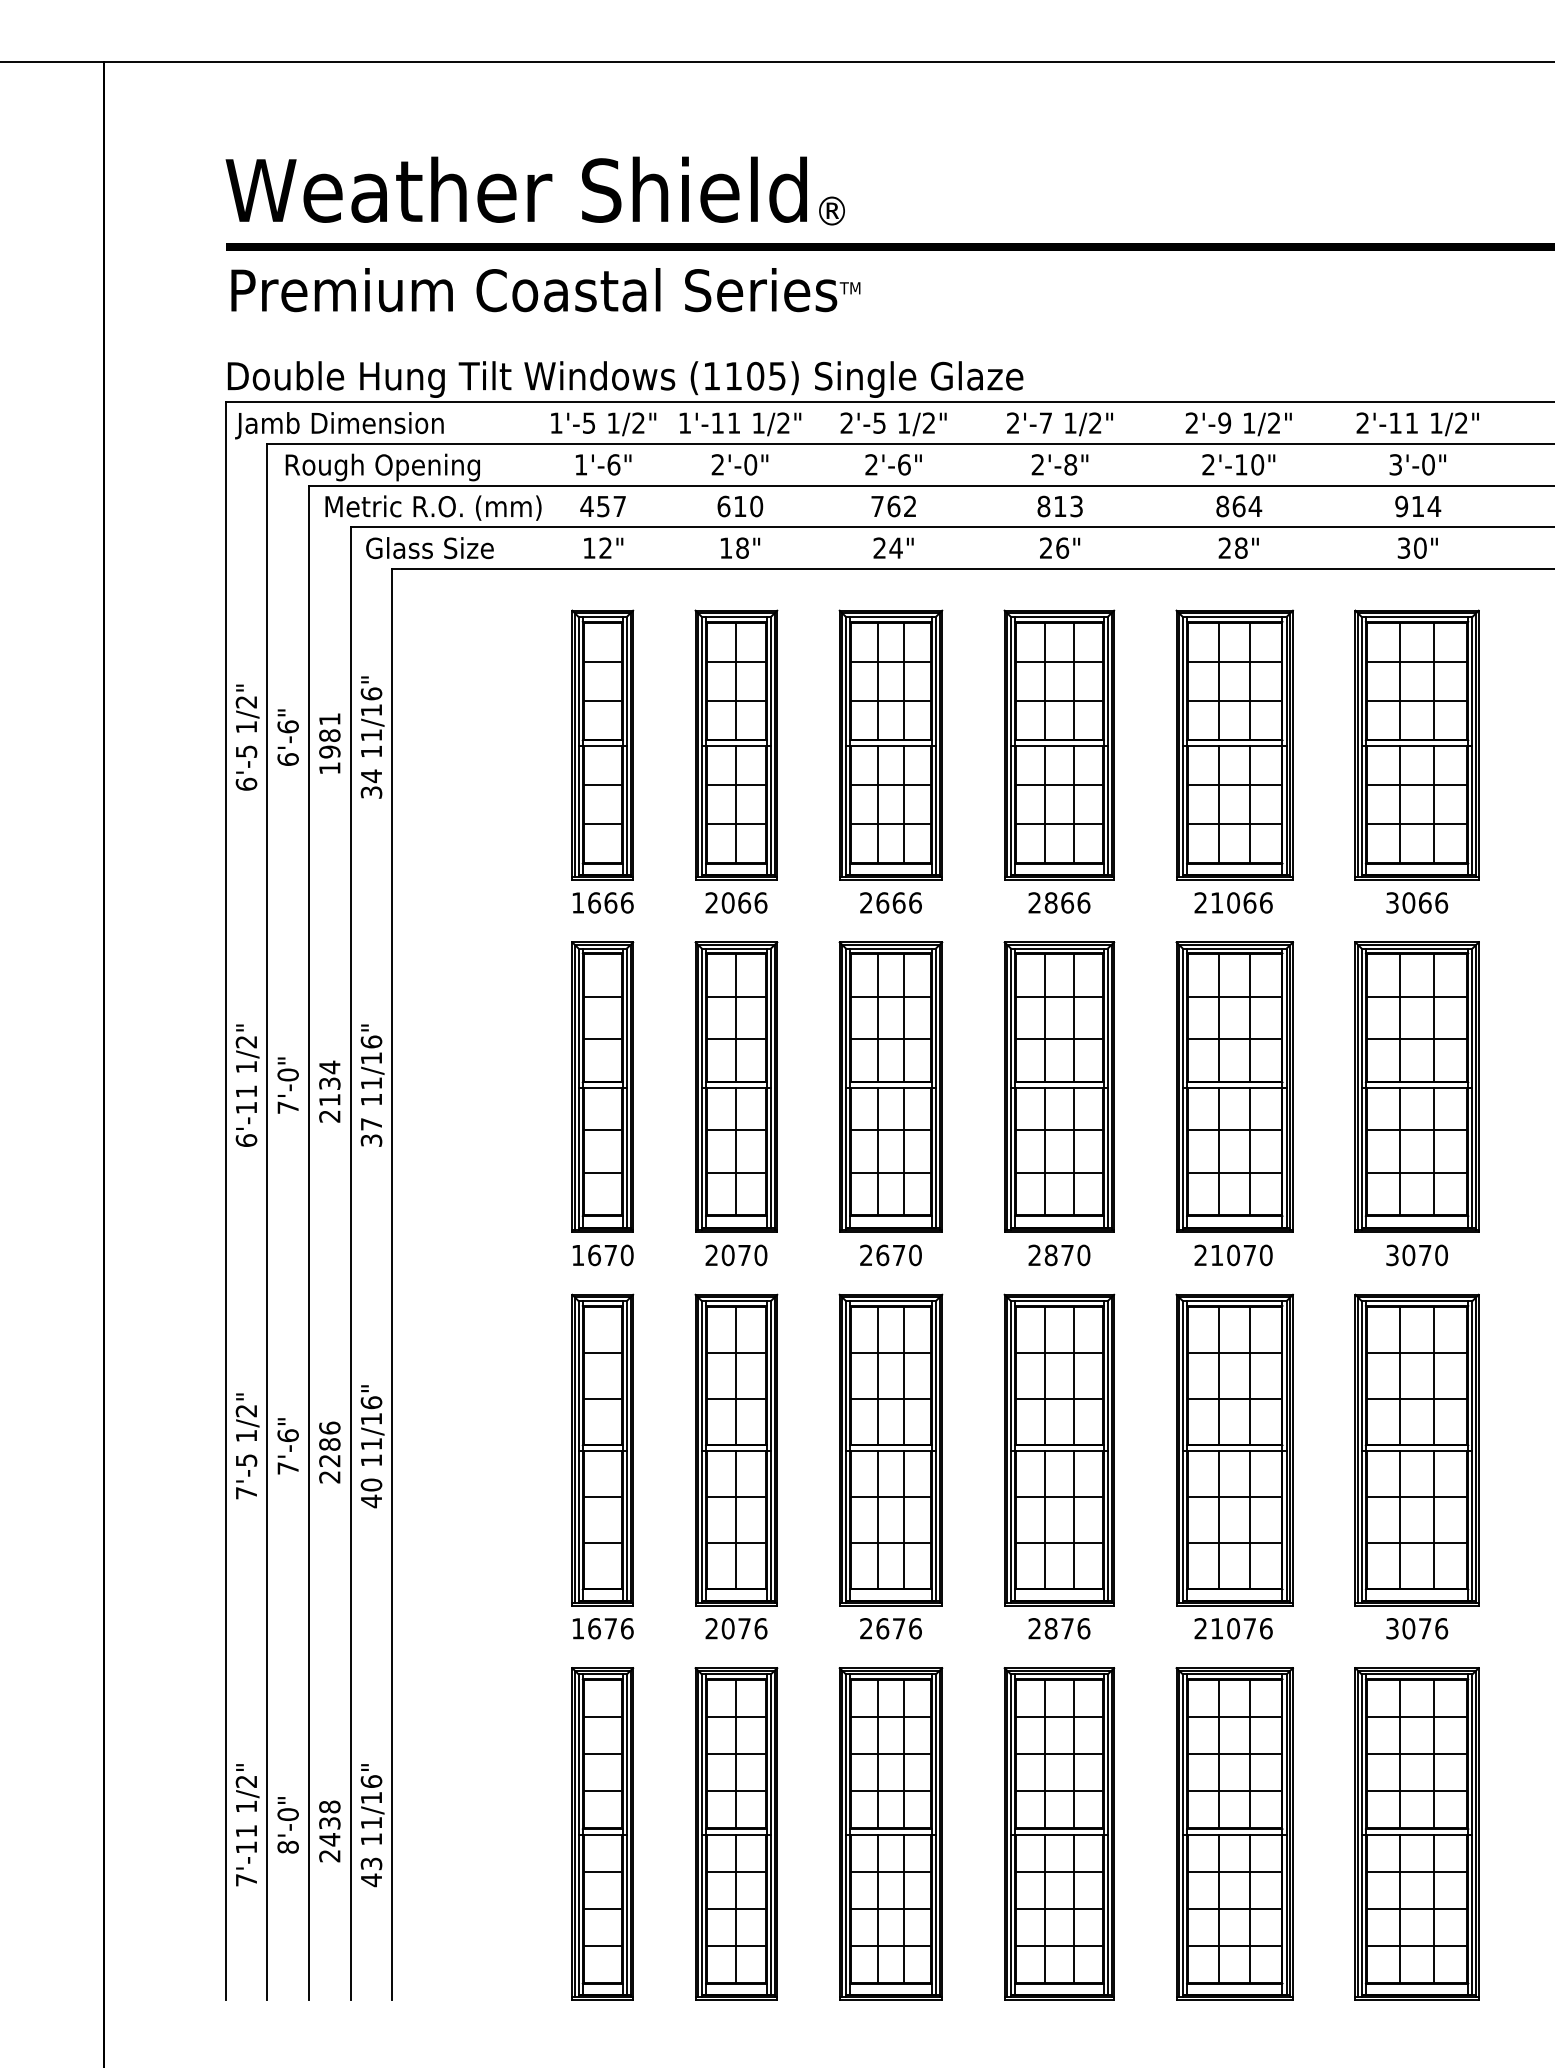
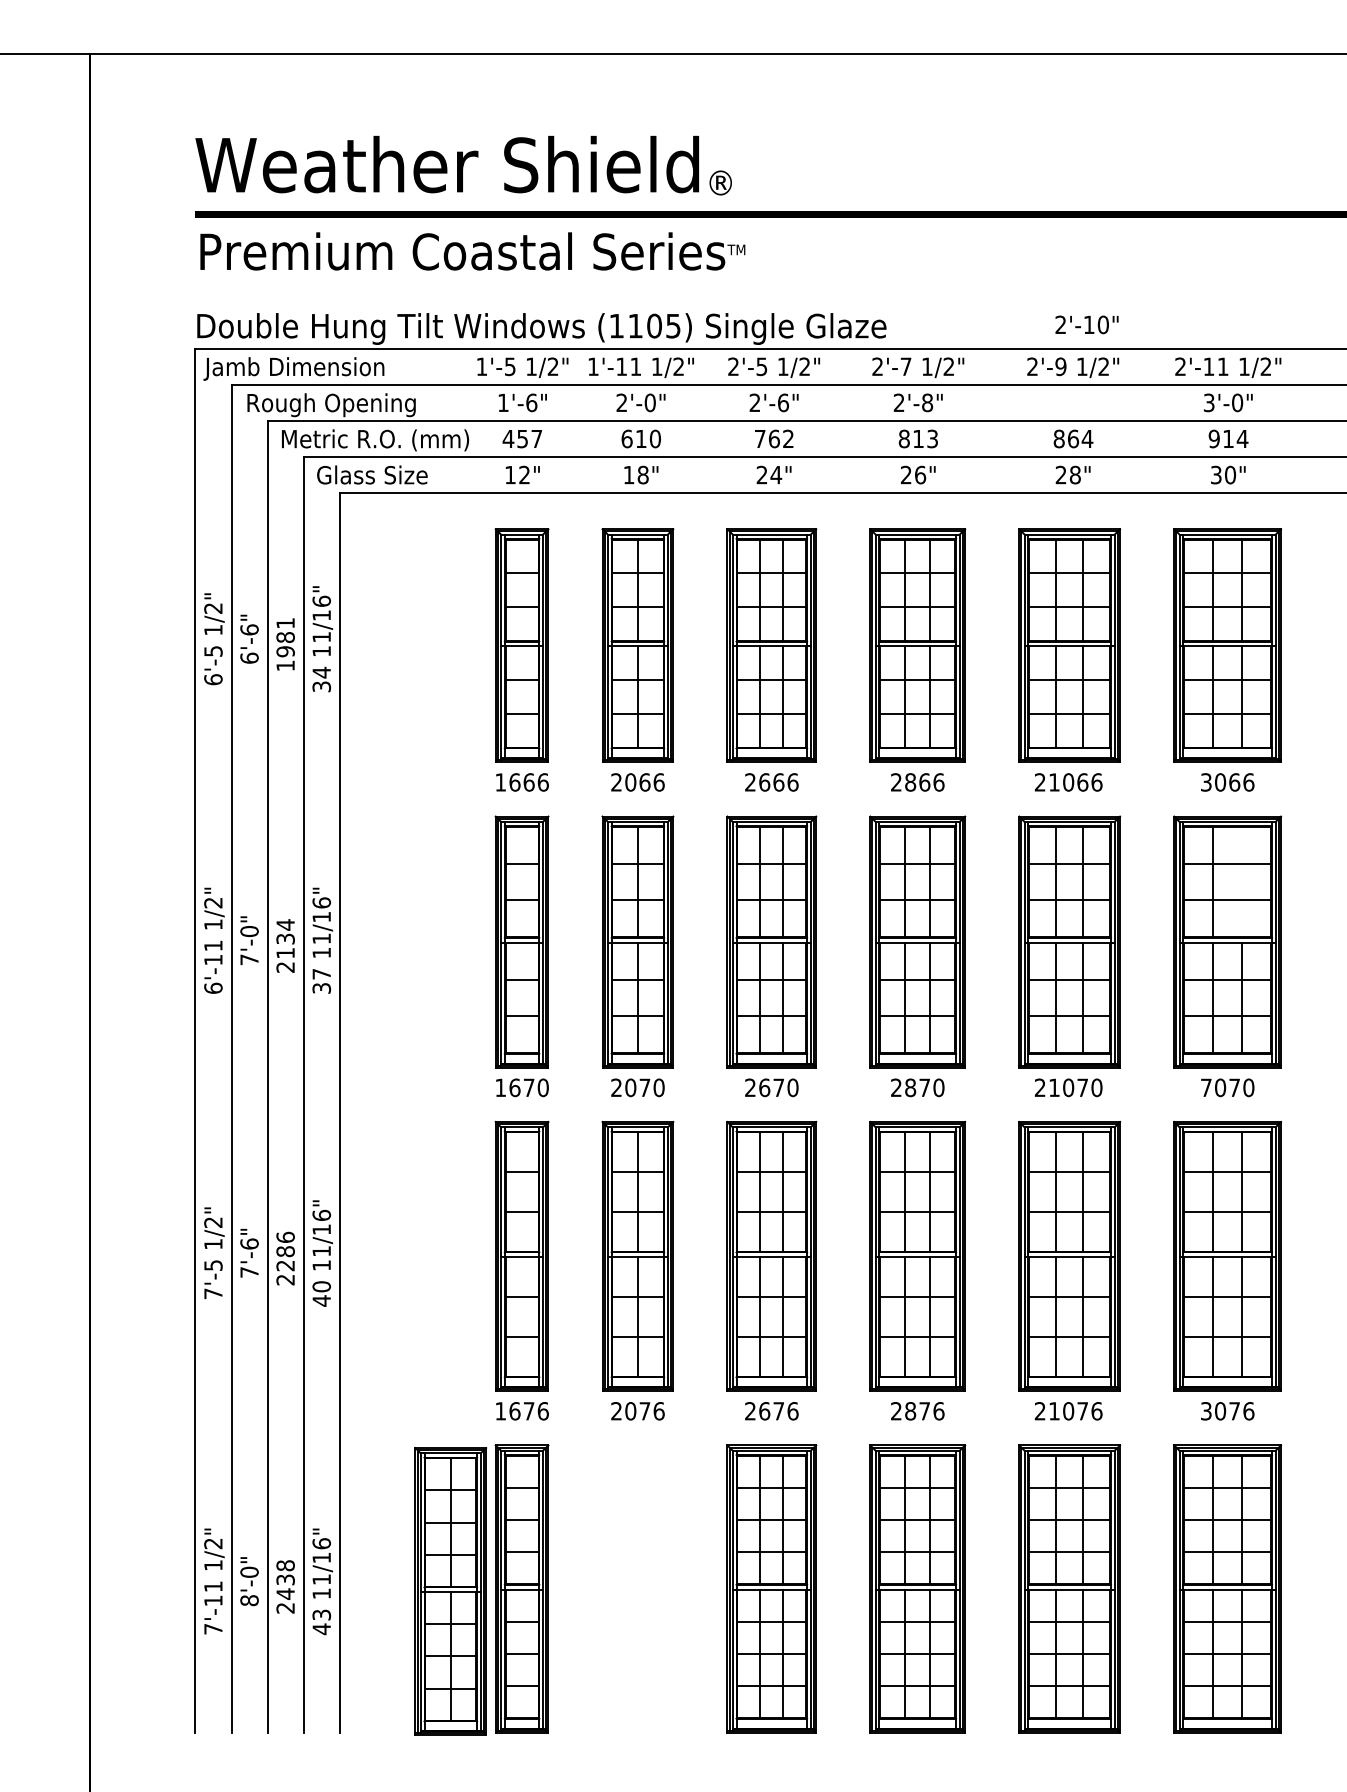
text: (1238, 464) -> (1086, 324), moved
line: (1433, 1017) -> (1241, 881), removed
text: (1392, 1255) -> (1206, 1087), 3070 -> 7070
part: (736, 1833) -> (450, 1591), moved

